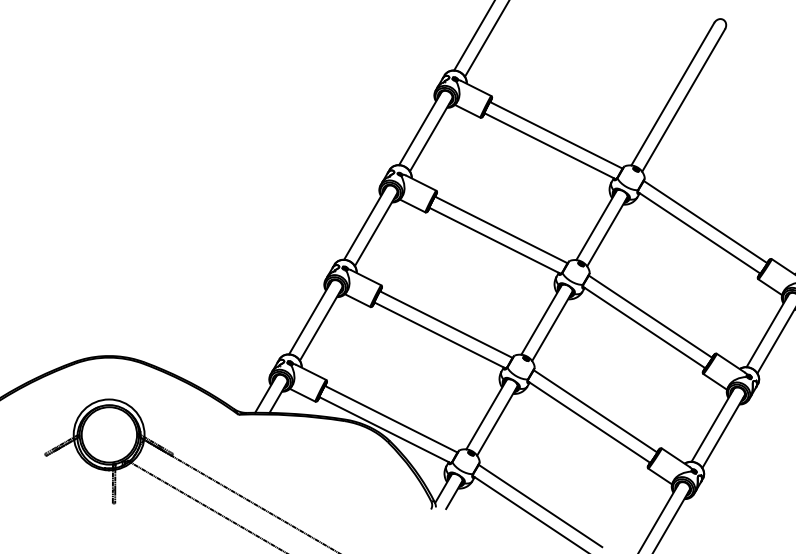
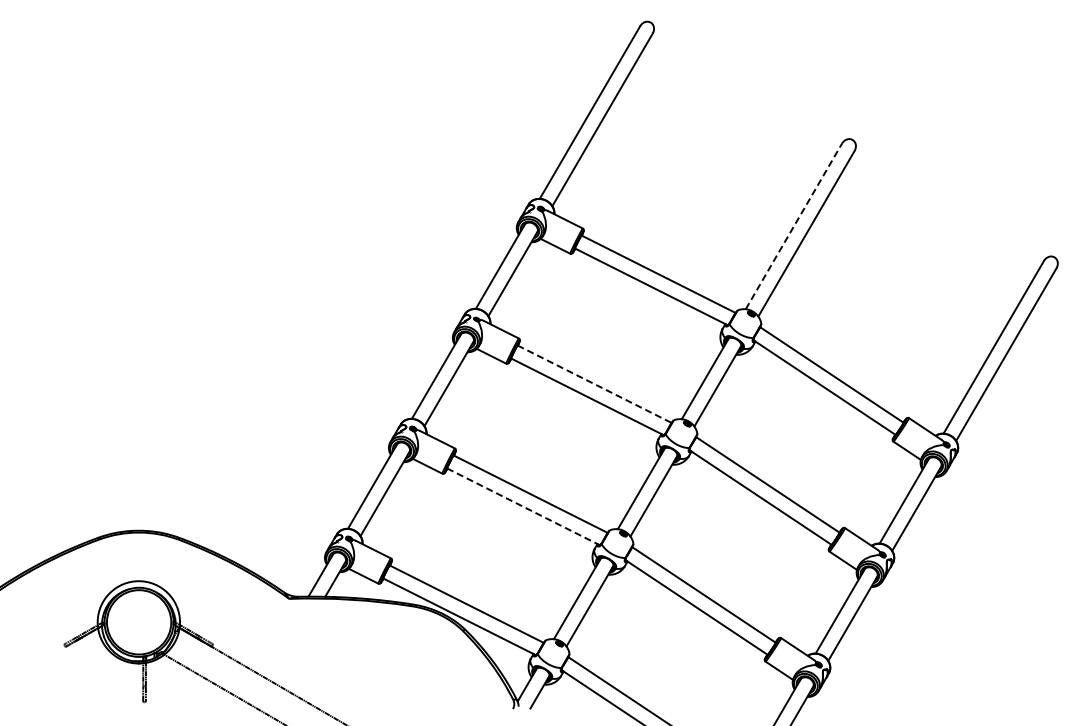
line: (672, 94) -> (793, 226), solid -> dashed
line: (502, 230) -> (595, 384), solid -> dashed
line: (440, 335) -> (523, 506), solid -> dashed

